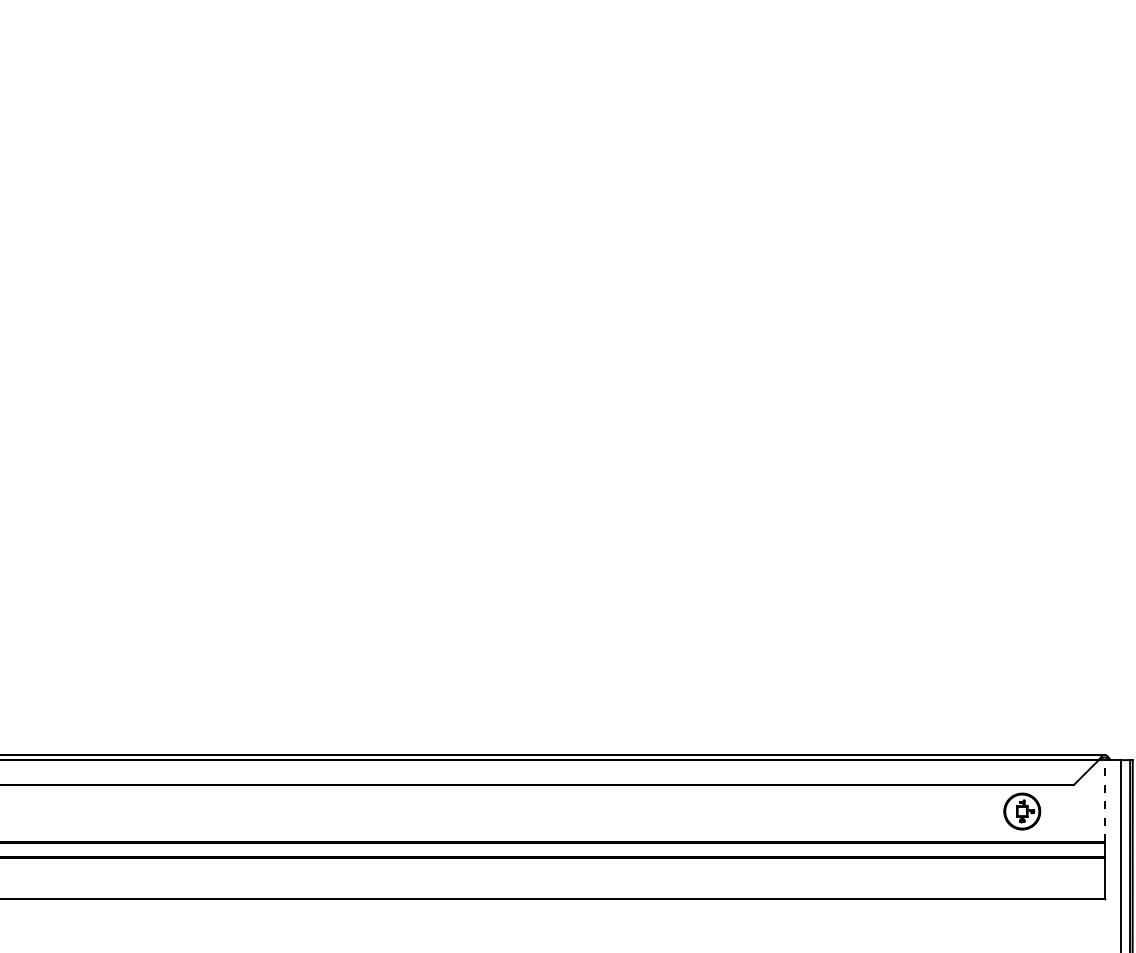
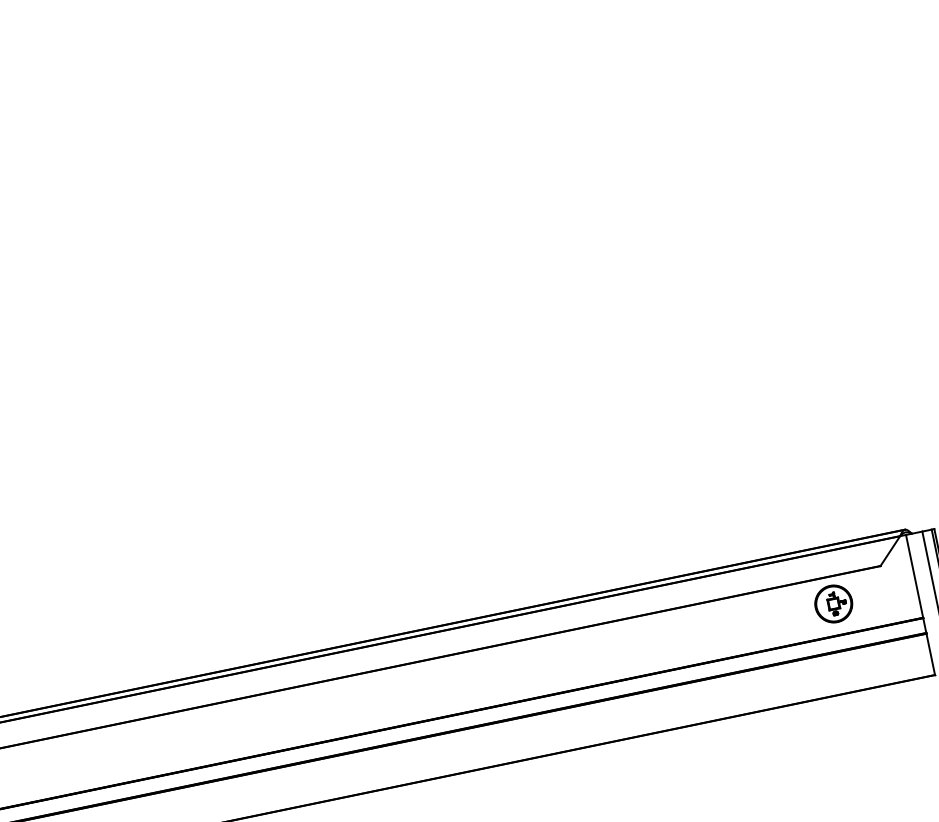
line: (1104, 800) -> (914, 575), dashed -> solid

